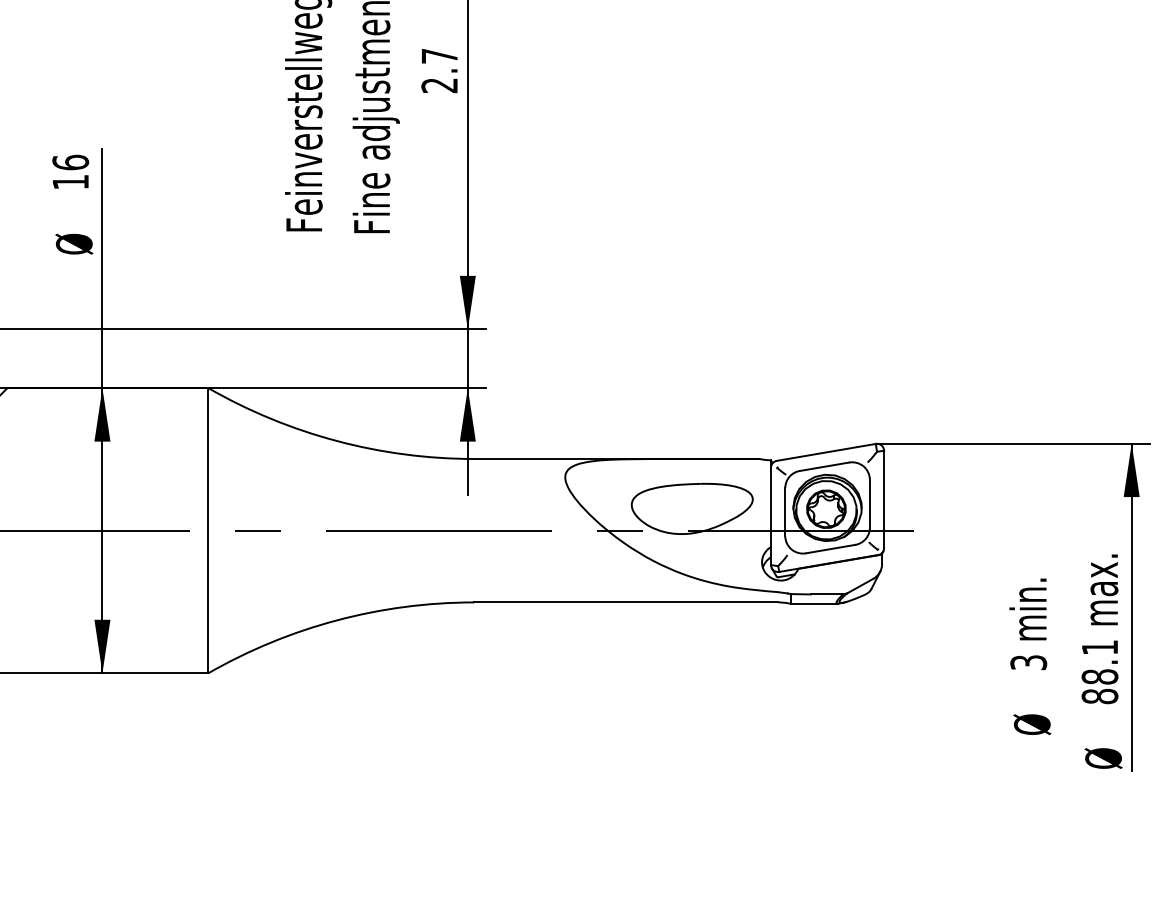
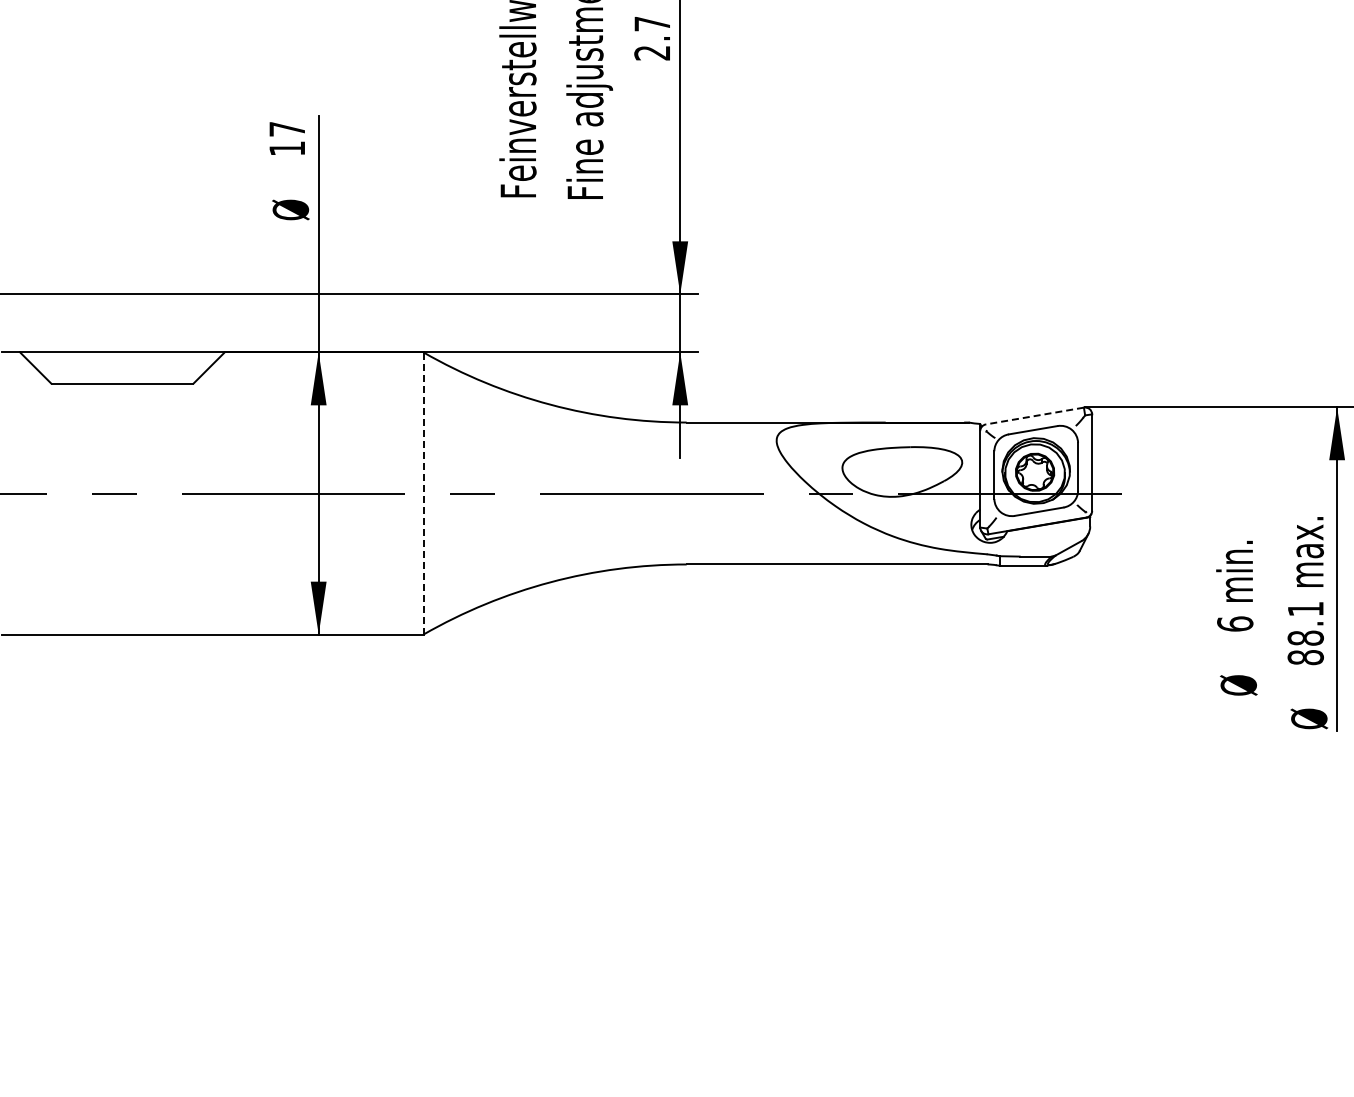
text: (70, 161) -> (287, 128), 16 -> 17
line: (825, 452) -> (1034, 416), solid -> dashed
line: (208, 530) -> (423, 493), solid -> dashed
text: (1028, 662) -> (1235, 623), 3 -> 6

